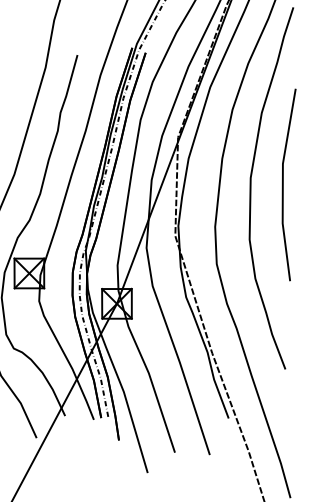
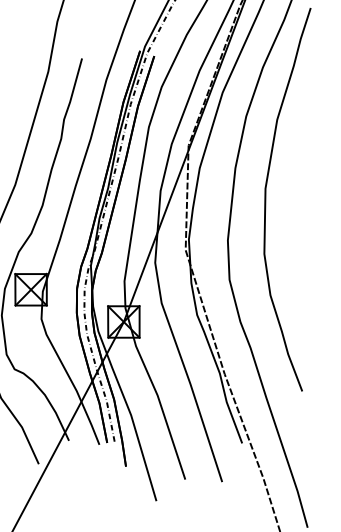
line: (283, 184) -> (300, 195), removed

